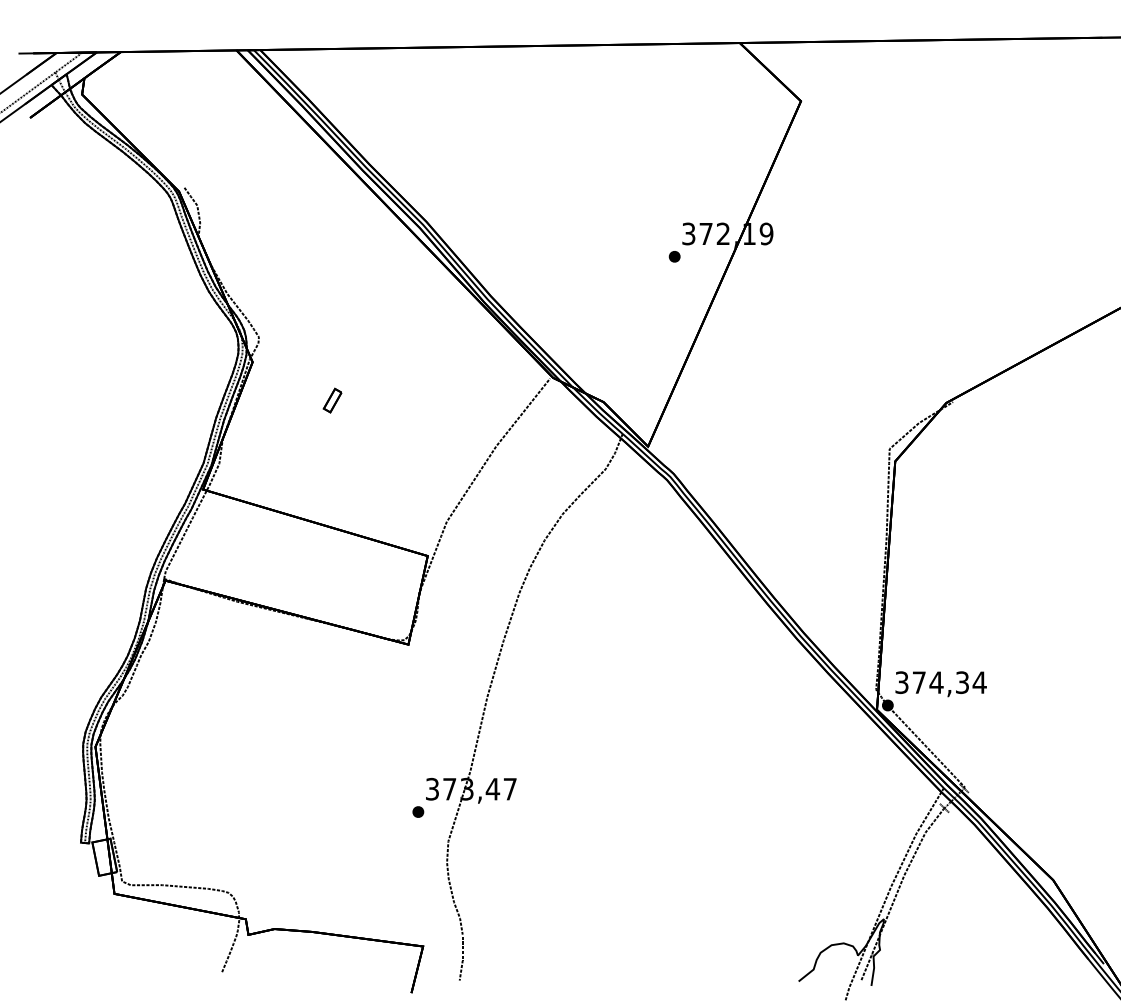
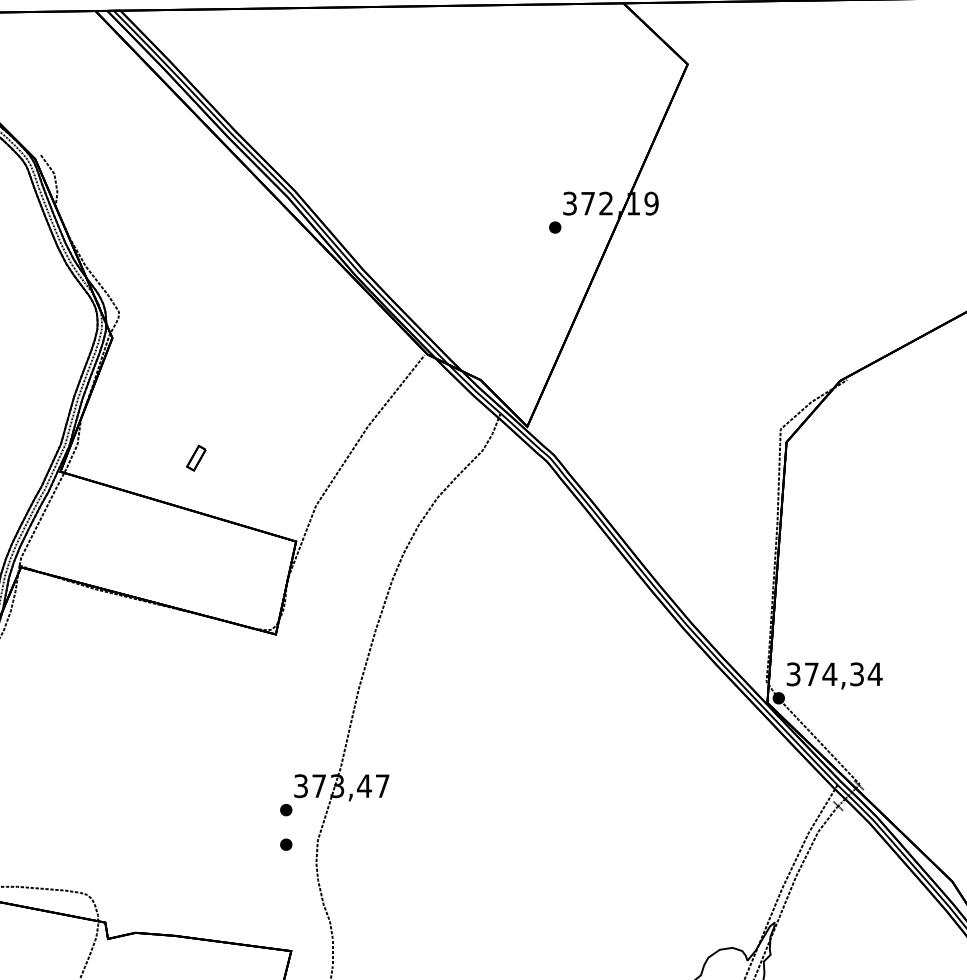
part: (332, 400) -> (196, 458), moved
part: (418, 844) -> (286, 844), added

